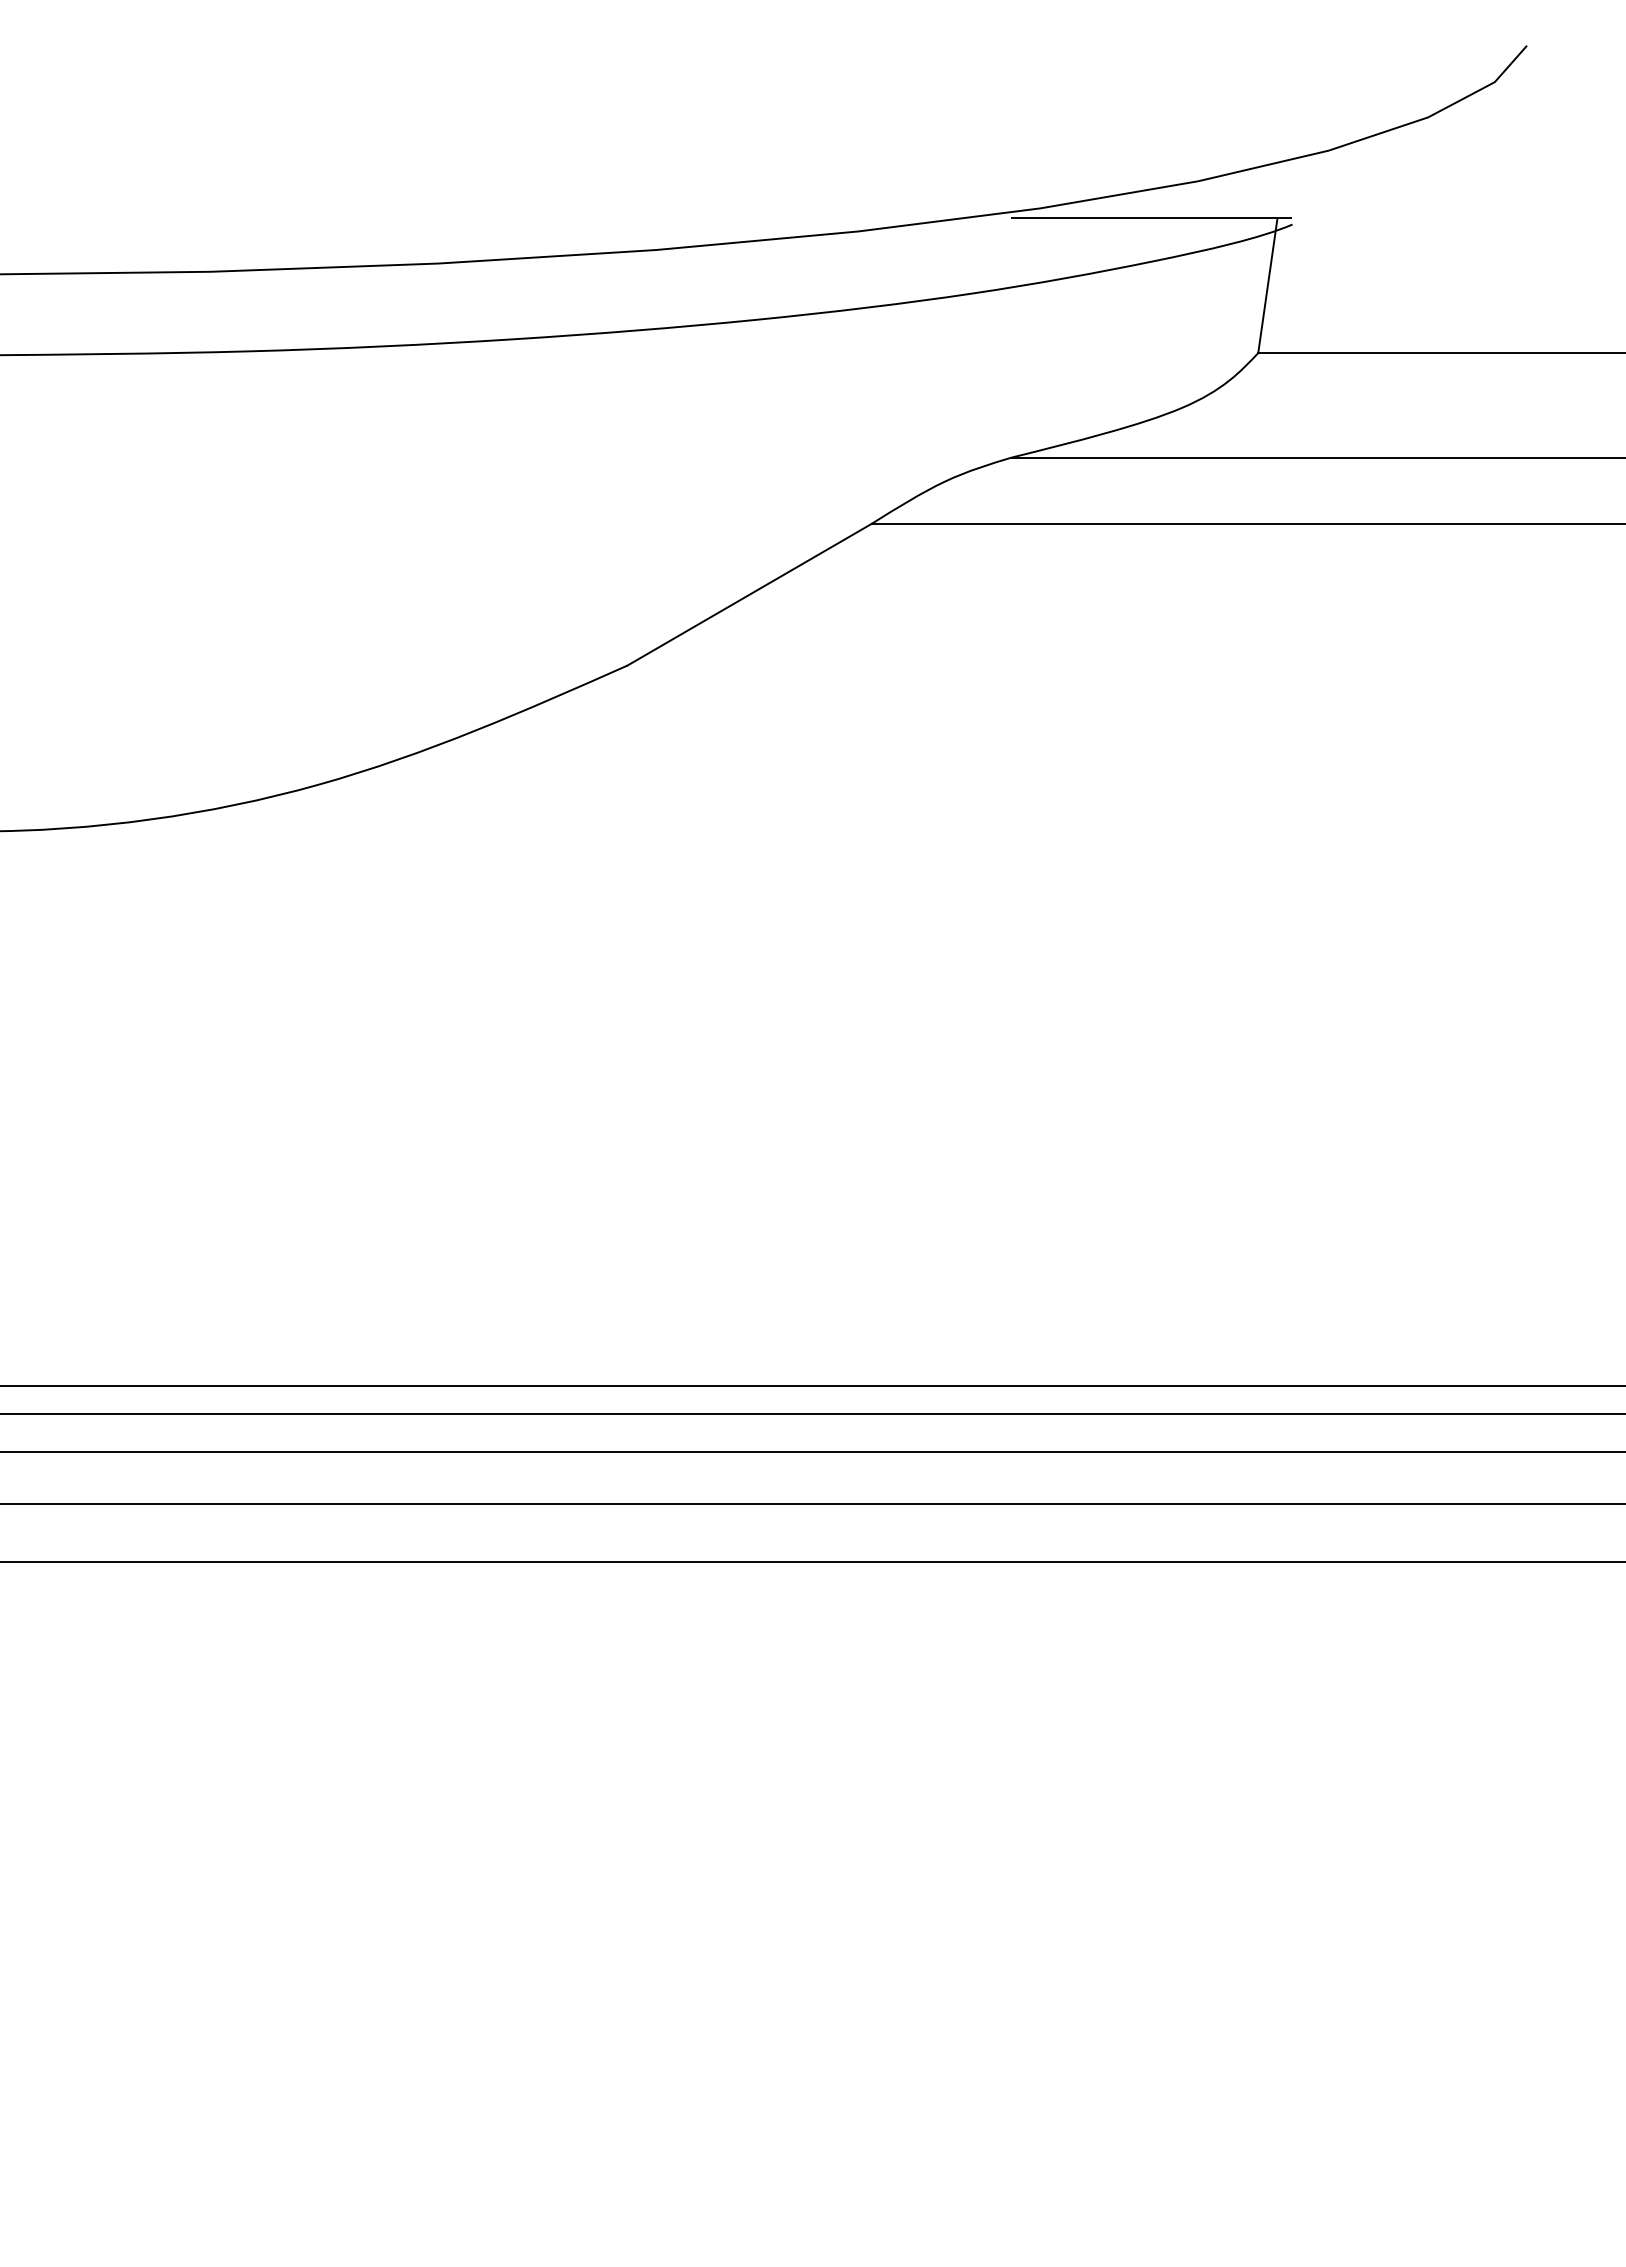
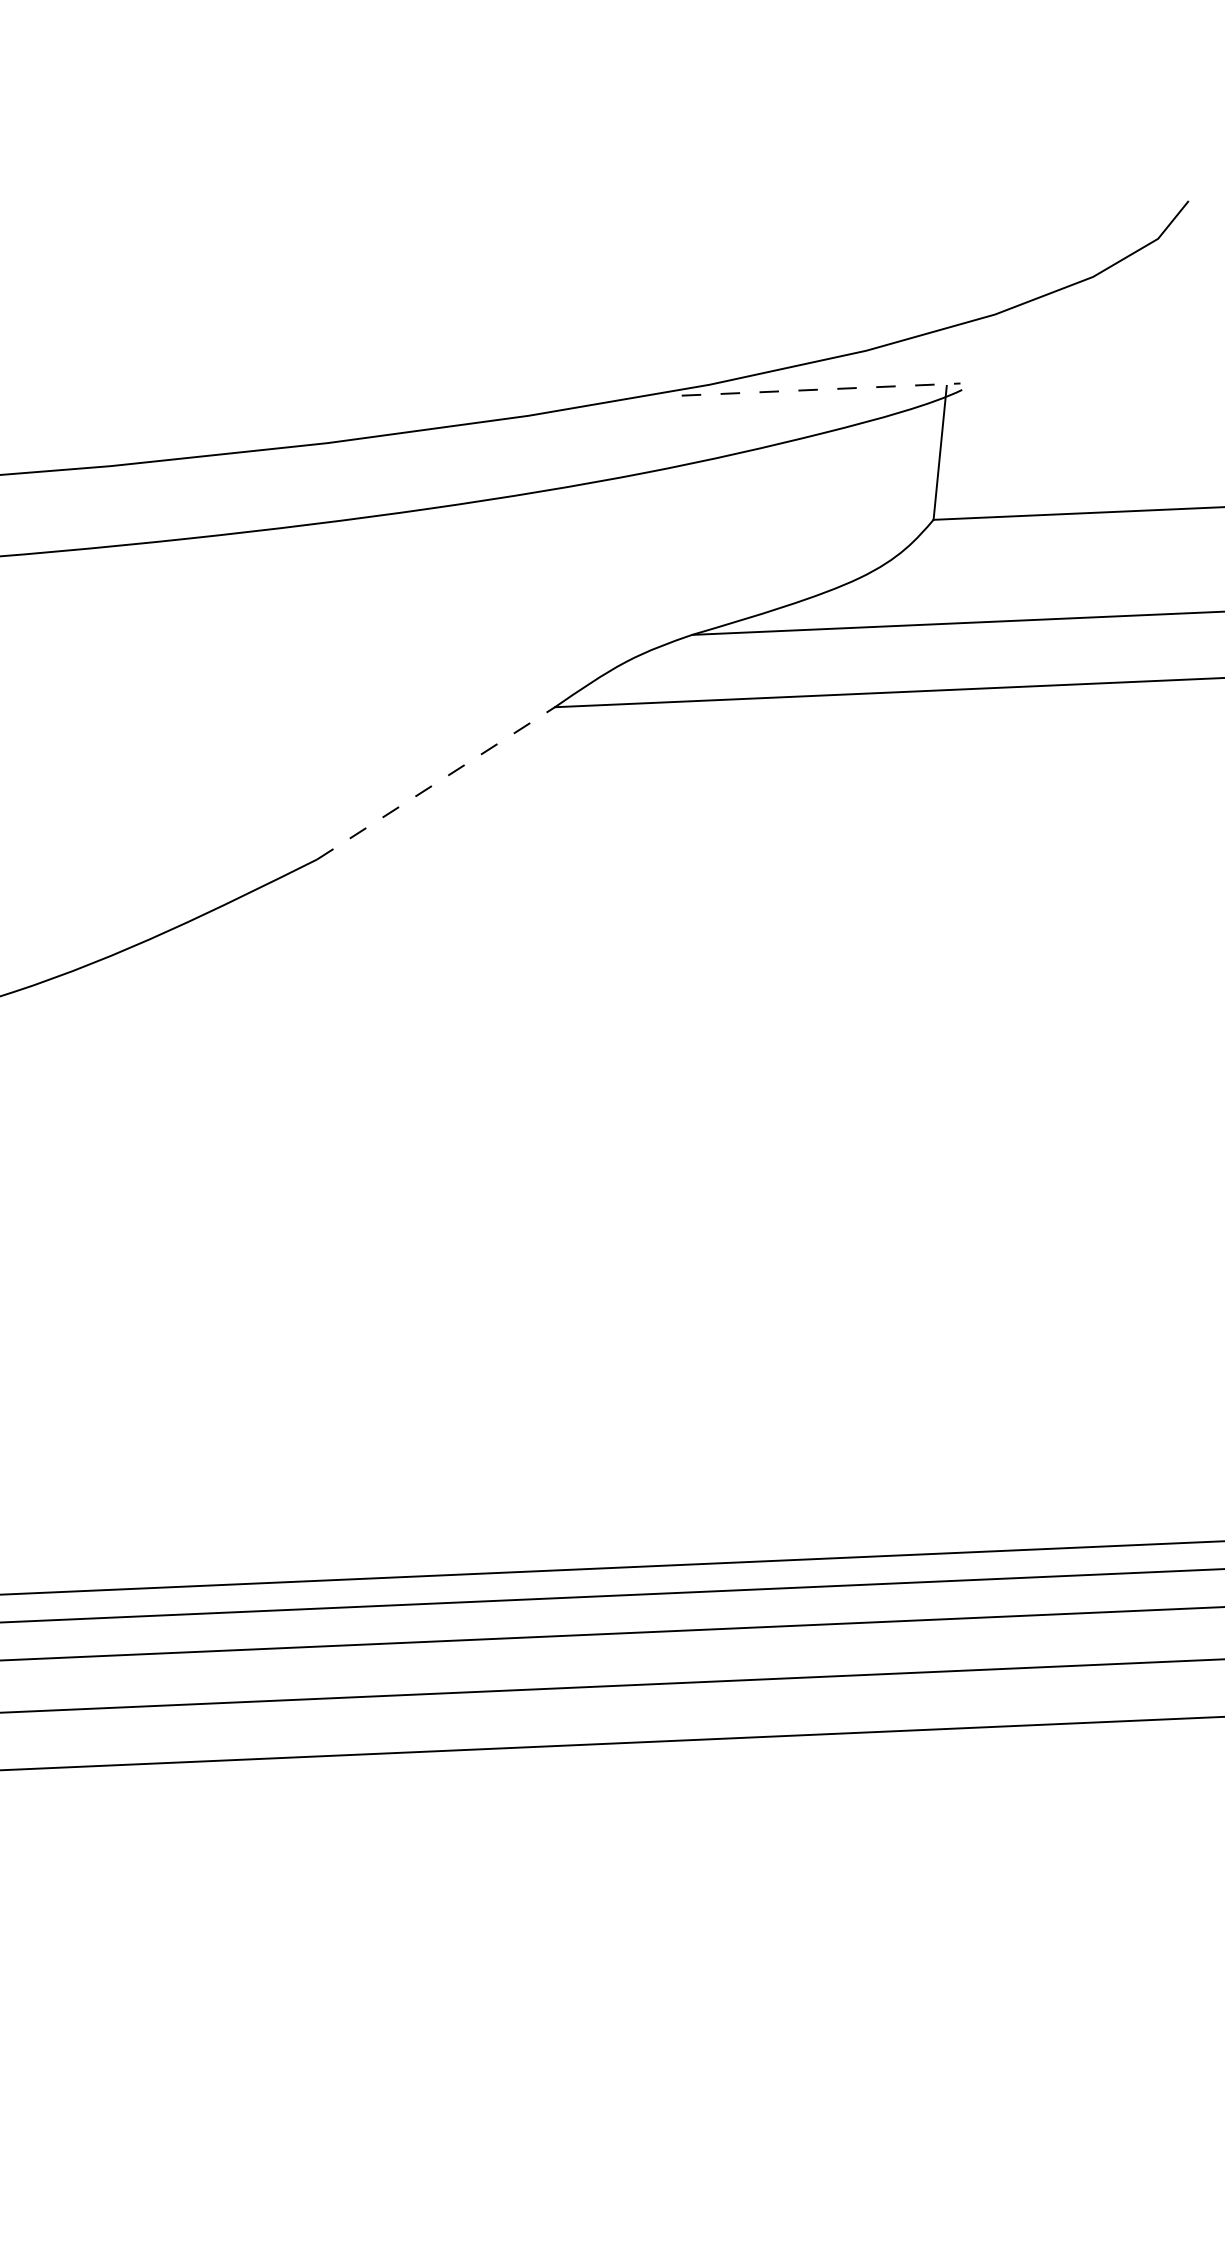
line: (1151, 218) -> (821, 390), solid -> dashed
line: (750, 594) -> (436, 783), solid -> dashed

